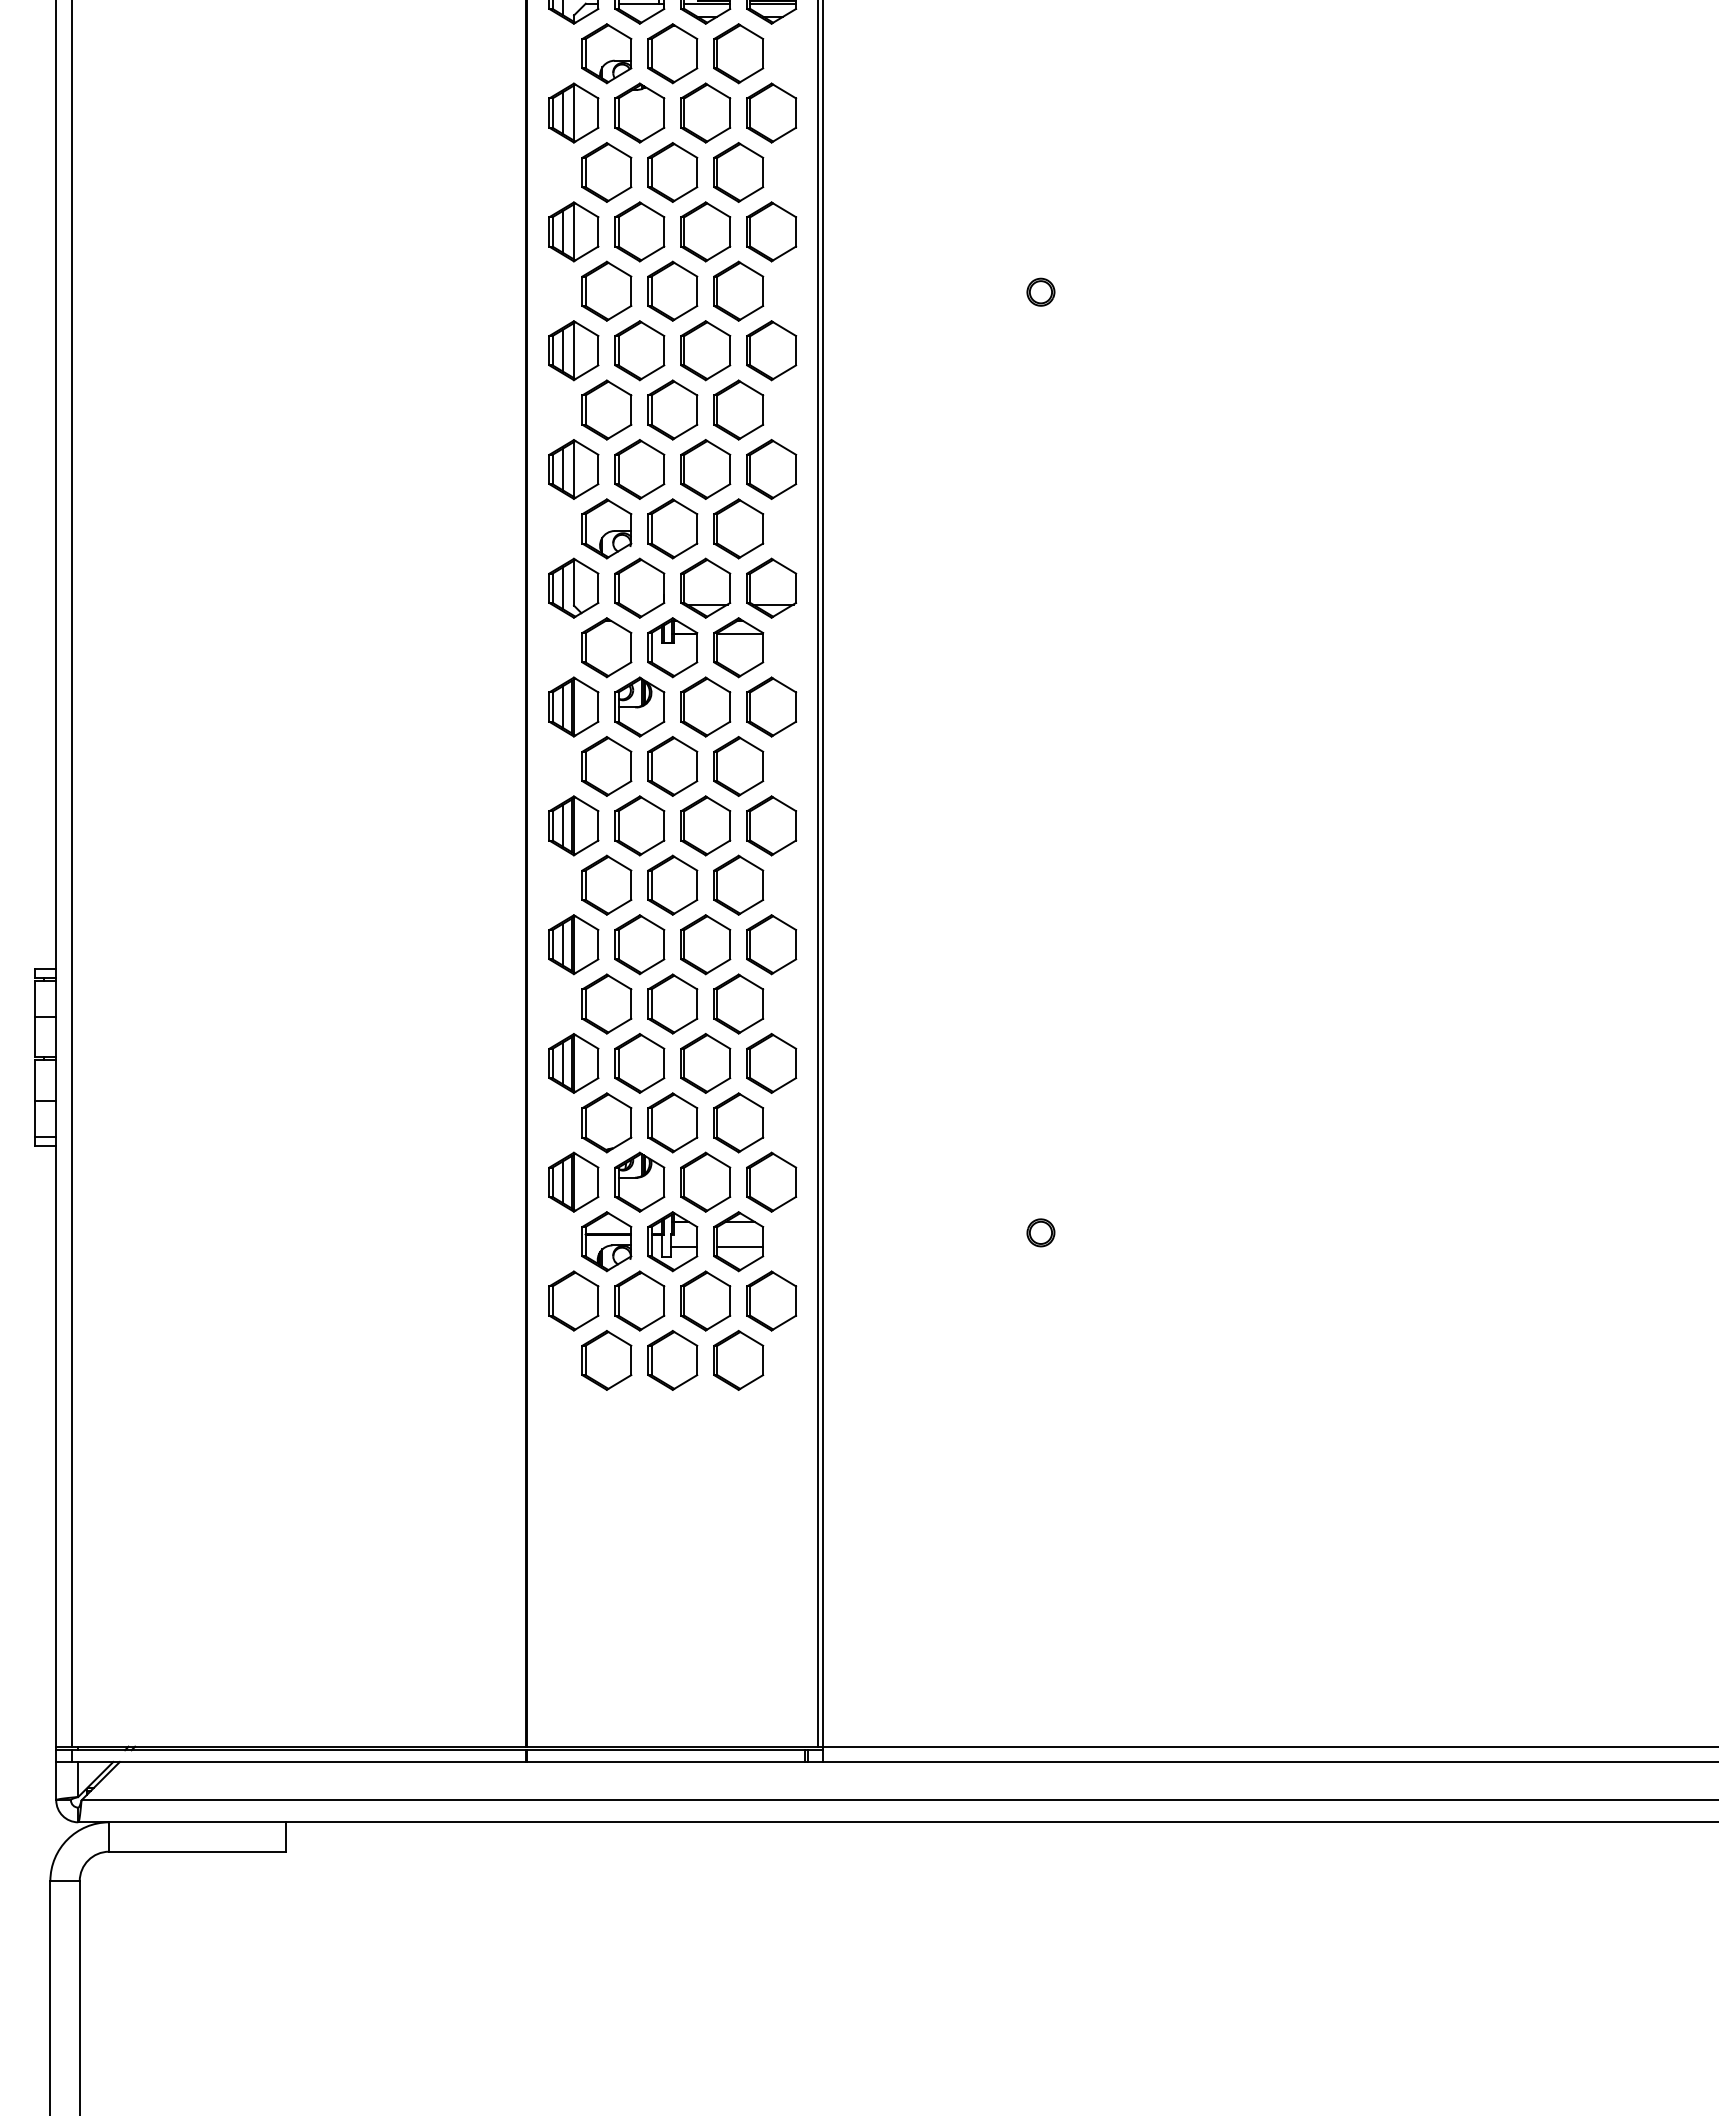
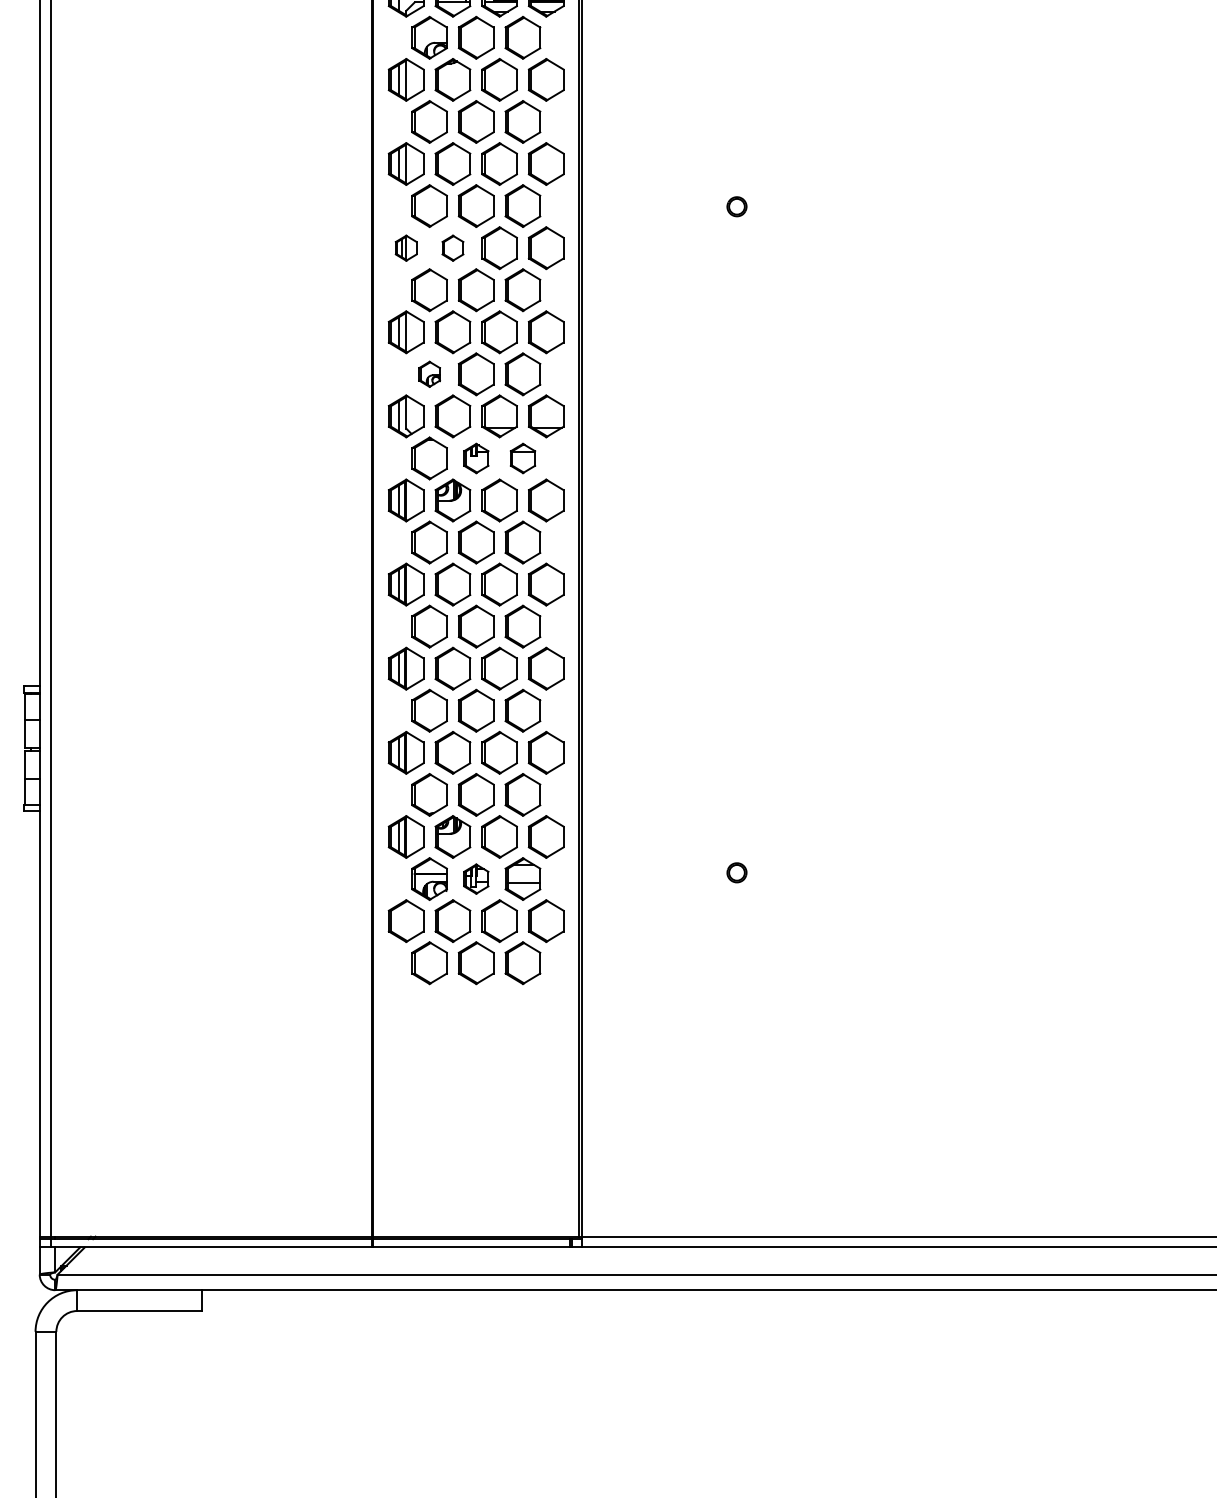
part: (573, 350) -> (405, 248), size x0.6
part: (639, 350) -> (452, 248), size x0.6
part: (606, 528) -> (429, 374), size x0.6
part: (672, 647) -> (476, 458), size x0.7
part: (738, 647) -> (522, 458), size x0.7
part: (672, 1241) -> (476, 878), size x0.7

